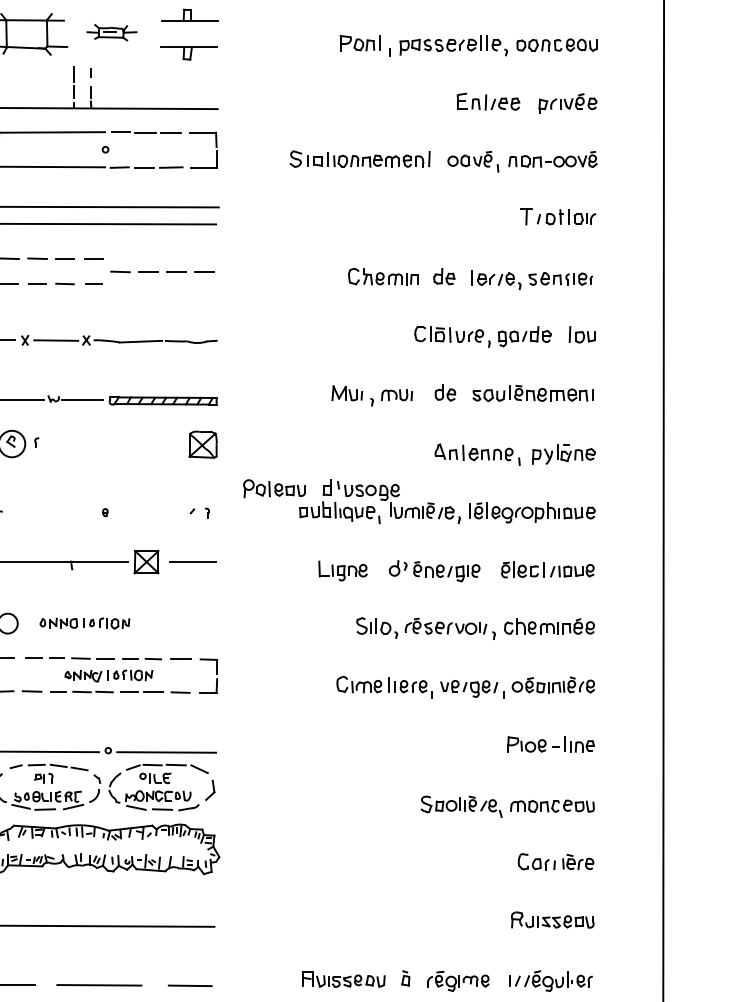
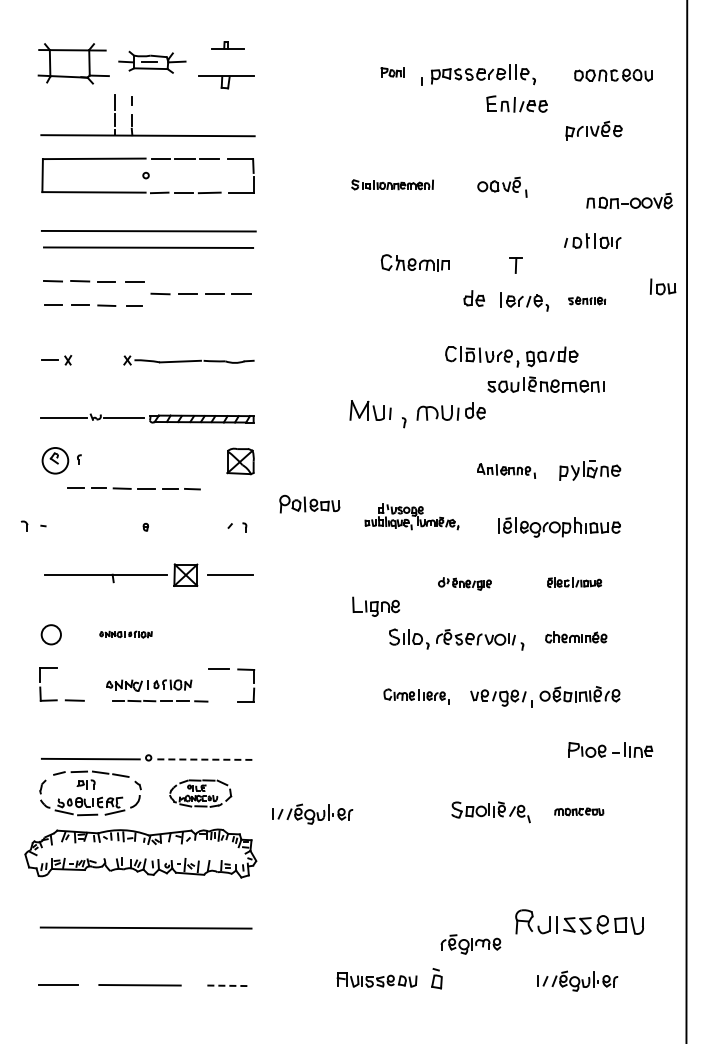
part: (189, 15) -> (227, 45), size x0.6
part: (111, 31) -> (151, 61), size x1.4
part: (359, 43) -> (392, 72), size x0.6
part: (557, 44) -> (613, 74), moved
part: (487, 101) -> (516, 103), moved
part: (359, 158) -> (392, 184), size x0.6
part: (552, 158) -> (629, 200), moved
part: (526, 216) -> (515, 265), moved
part: (382, 276) -> (414, 262), moved
part: (561, 278) -> (587, 300), size x0.6
part: (582, 334) -> (663, 286), moved
line: (55, 340) -> (97, 360), removed
part: (532, 393) -> (545, 384), moved
part: (372, 396) -> (404, 414), size x1.4
part: (477, 454) -> (506, 470), size x0.7
part: (379, 501) -> (411, 516), size x0.6
part: (547, 569) -> (574, 582), size x0.6
part: (342, 570) -> (375, 606), moved
part: (434, 570) -> (464, 583), size x0.6
part: (84, 623) -> (125, 634), size x0.6
part: (549, 626) -> (576, 637), size x0.7
part: (92, 658) -> (133, 488), moved
part: (384, 687) -> (416, 696), size x0.7
part: (120, 691) -> (160, 700), size x0.7
part: (550, 744) -> (610, 749), moved
line: (166, 752) -> (205, 759), solid -> dashed
part: (161, 787) -> (200, 793), size x0.6
part: (552, 805) -> (579, 811), size x0.6
part: (277, 808) -> (312, 813), added
part: (555, 861) -> (582, 865), removed
part: (551, 919) -> (578, 921), size x1.6
part: (405, 978) -> (436, 978), size x1.4
part: (457, 981) -> (470, 944), moved
line: (190, 985) -> (228, 985), solid -> dashed

